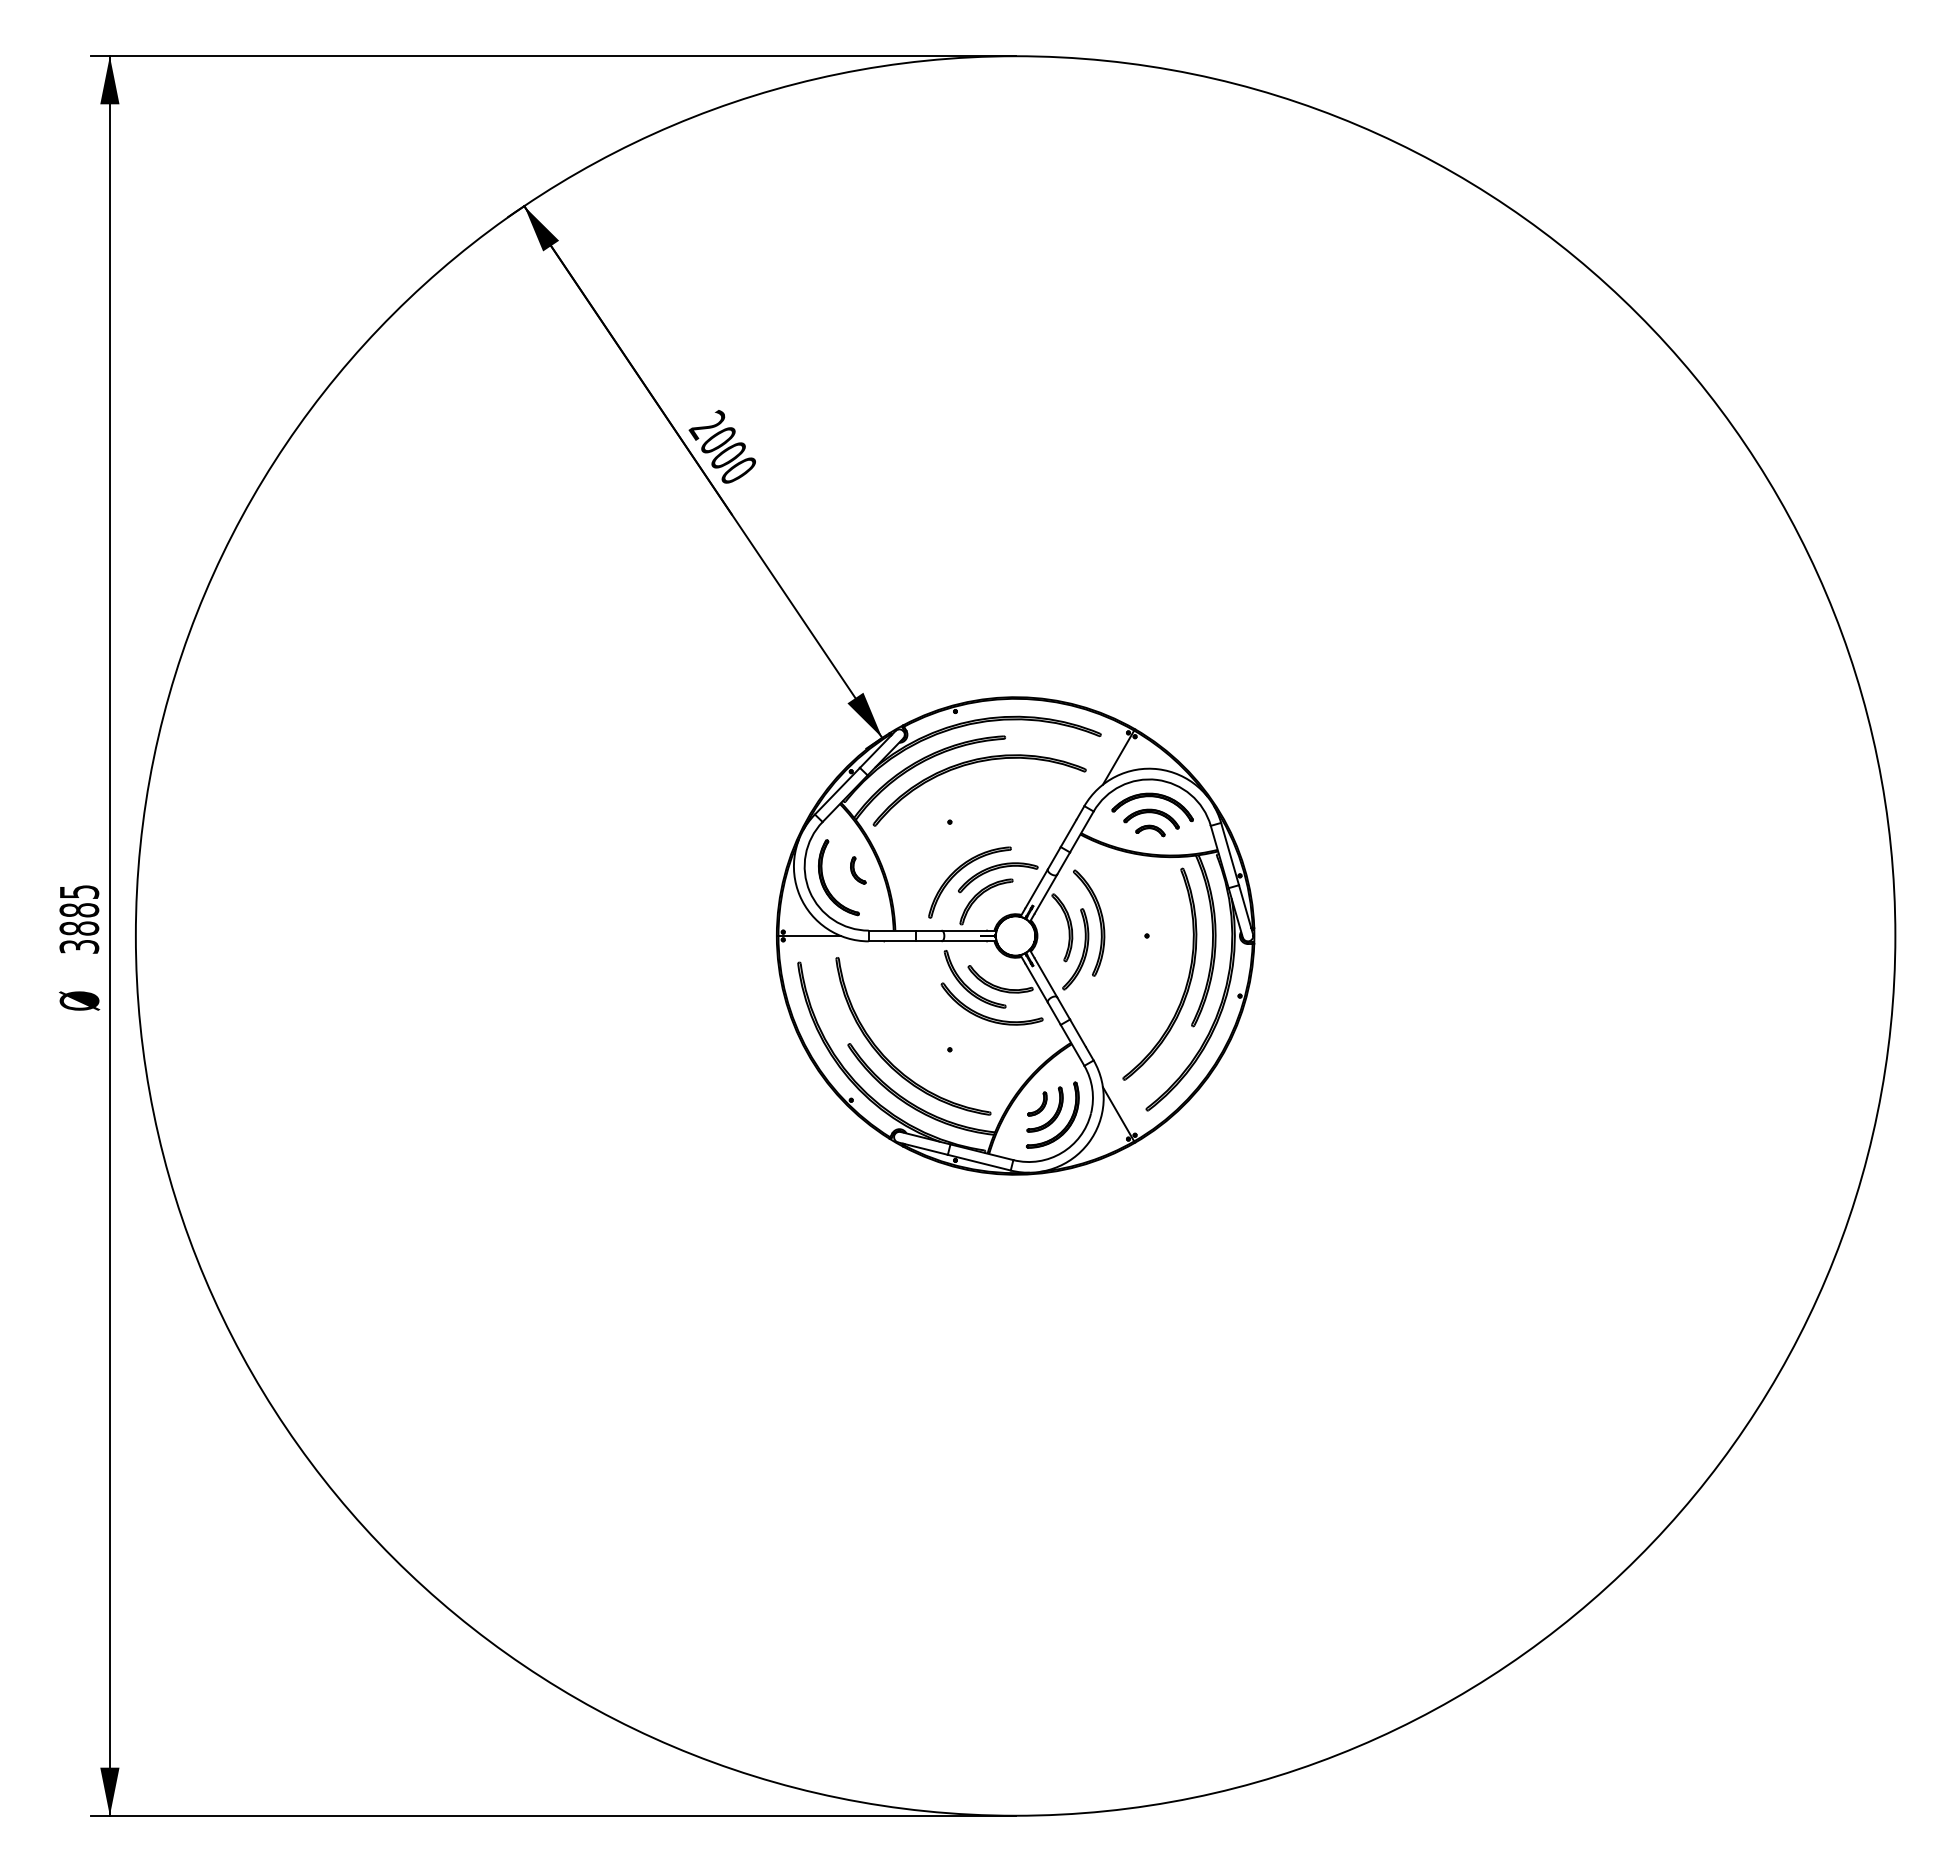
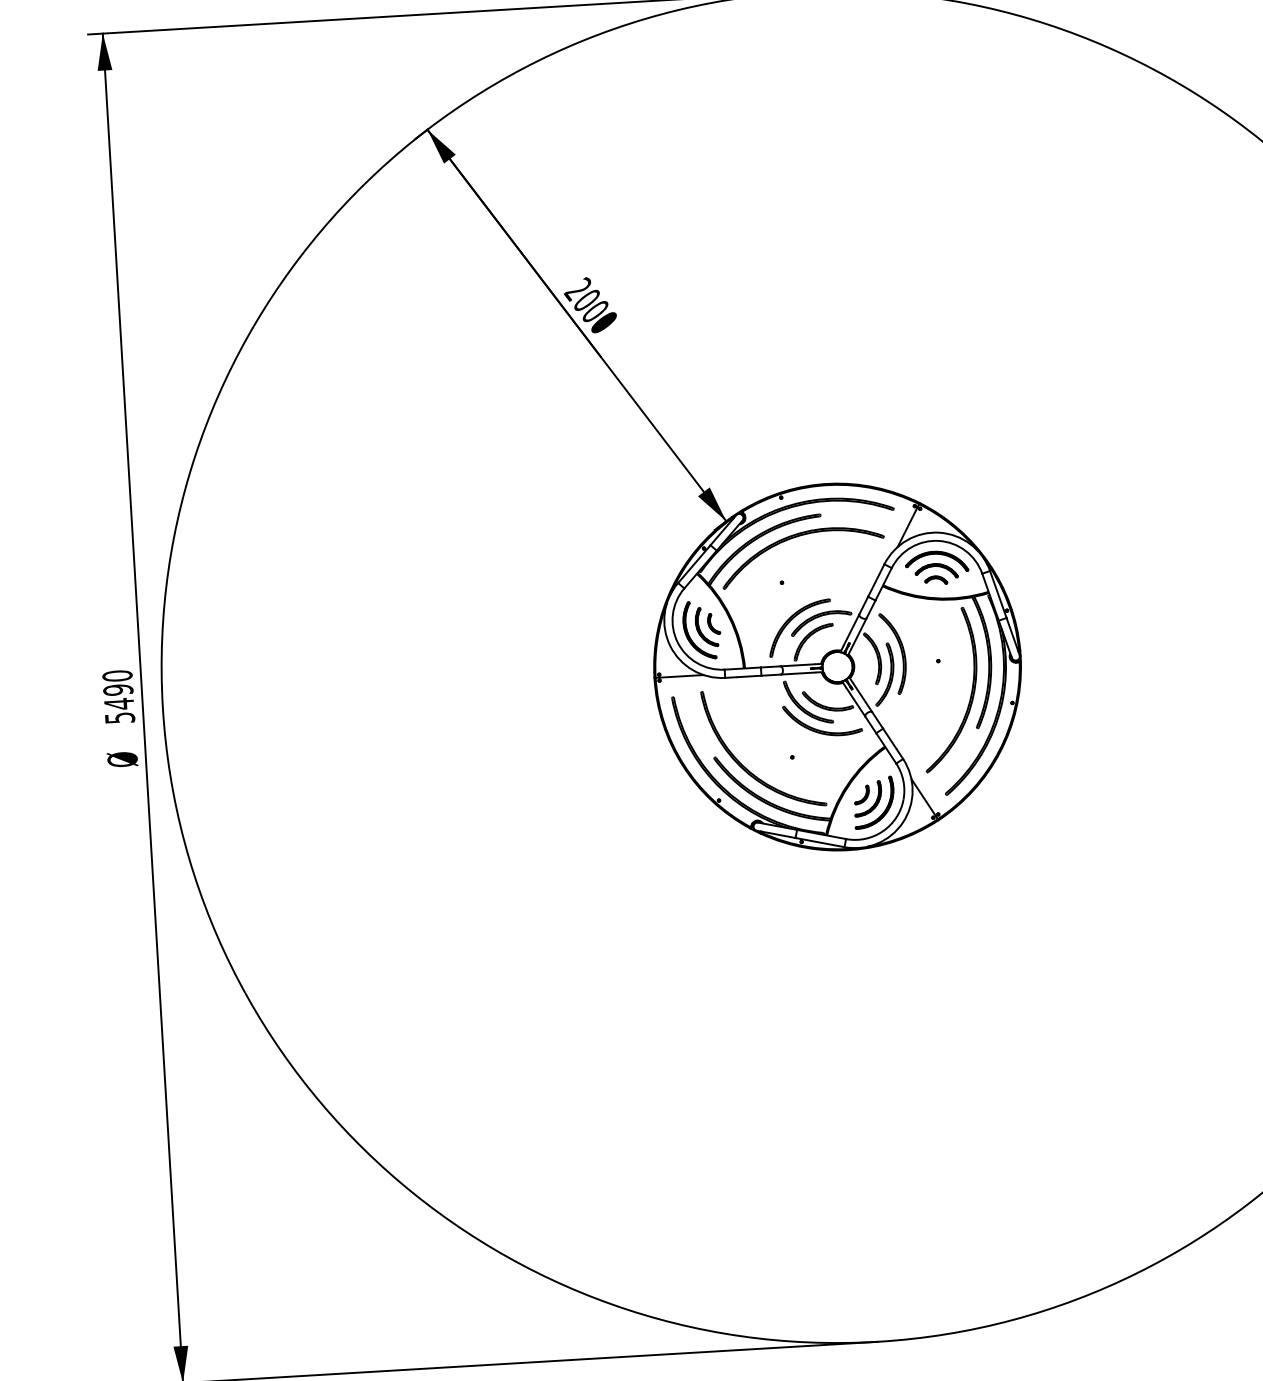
part: (840, 877) -> (700, 630), added
text: (79, 918) -> (118, 696), 3885 -> 5490

